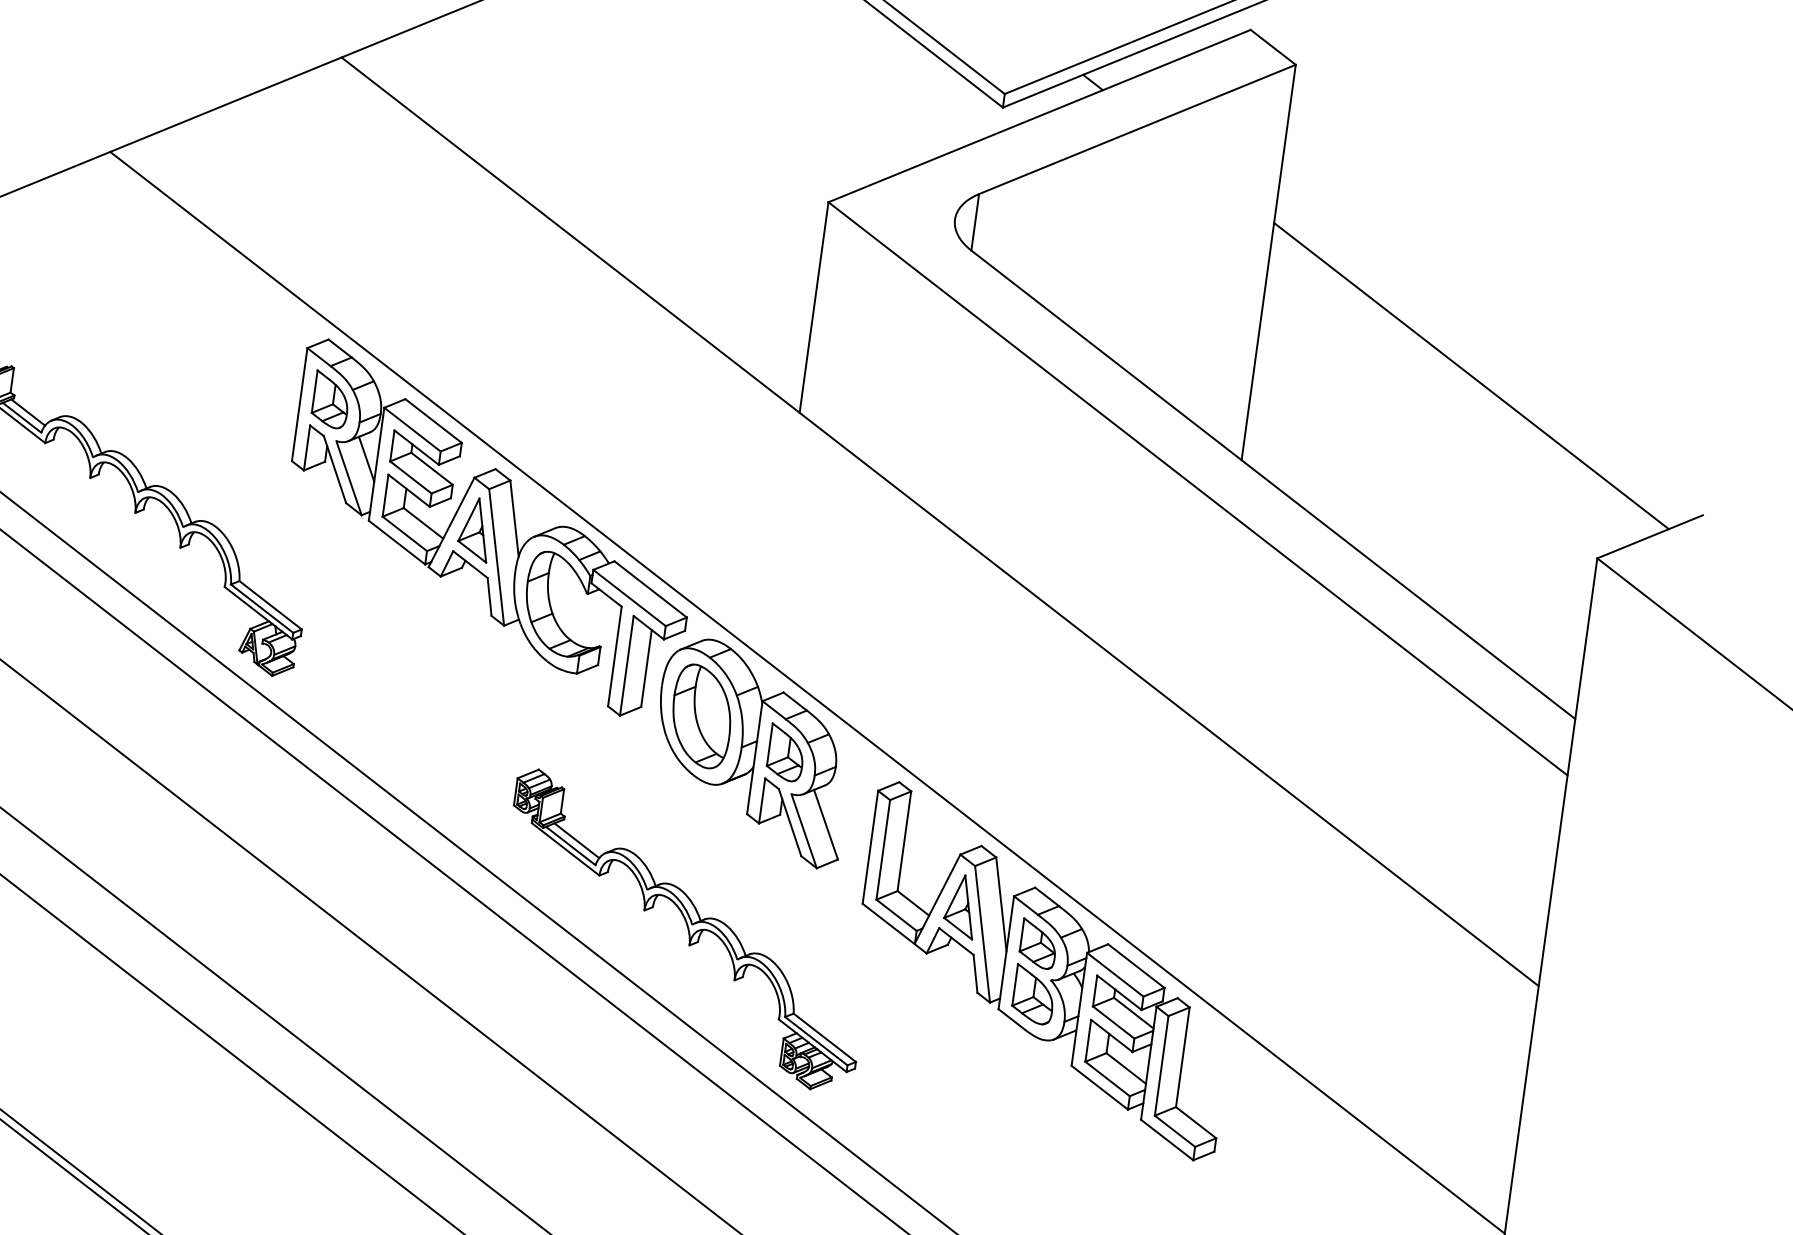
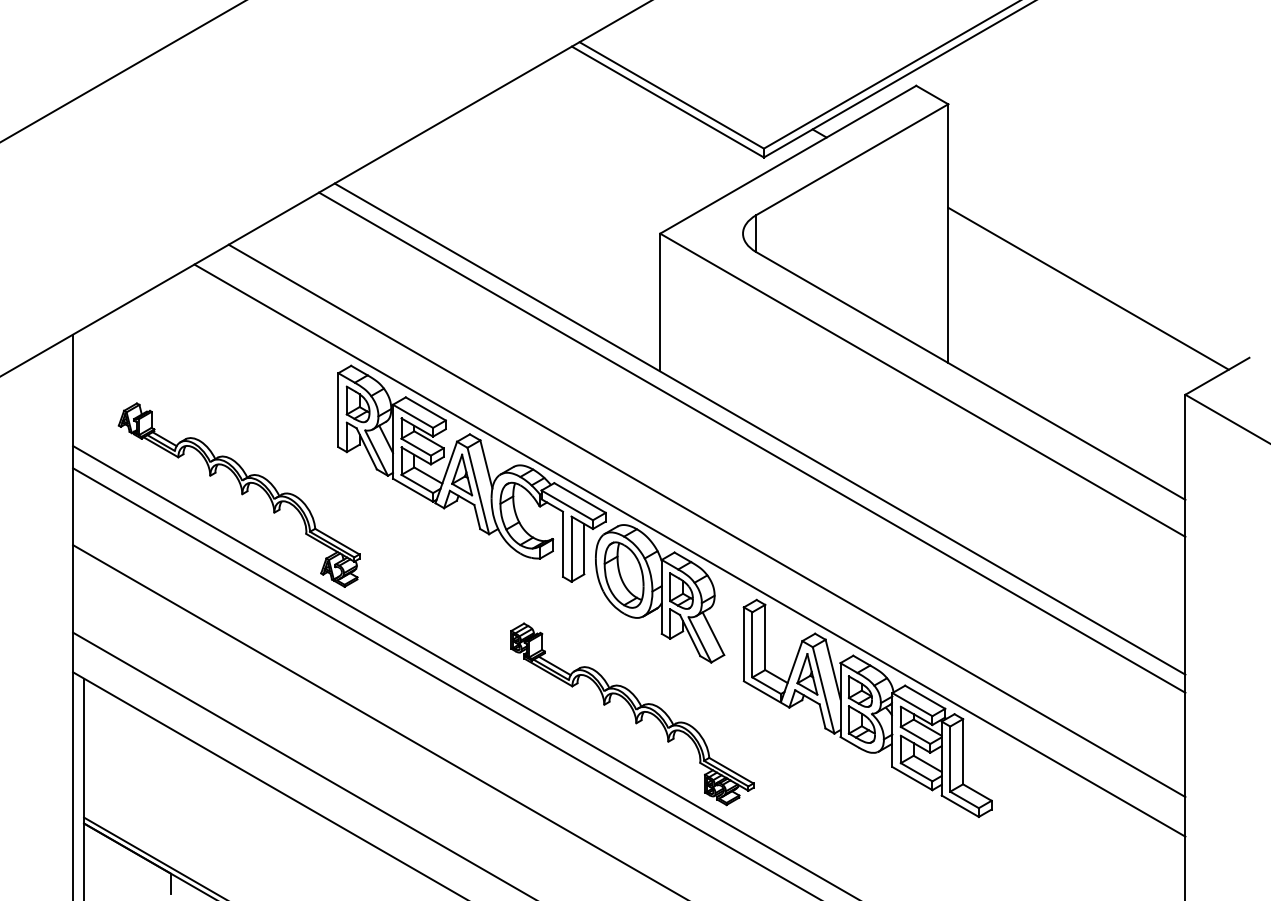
line: (925, 540) -> (752, 442), added
line: (839, 650) -> (706, 520), added

